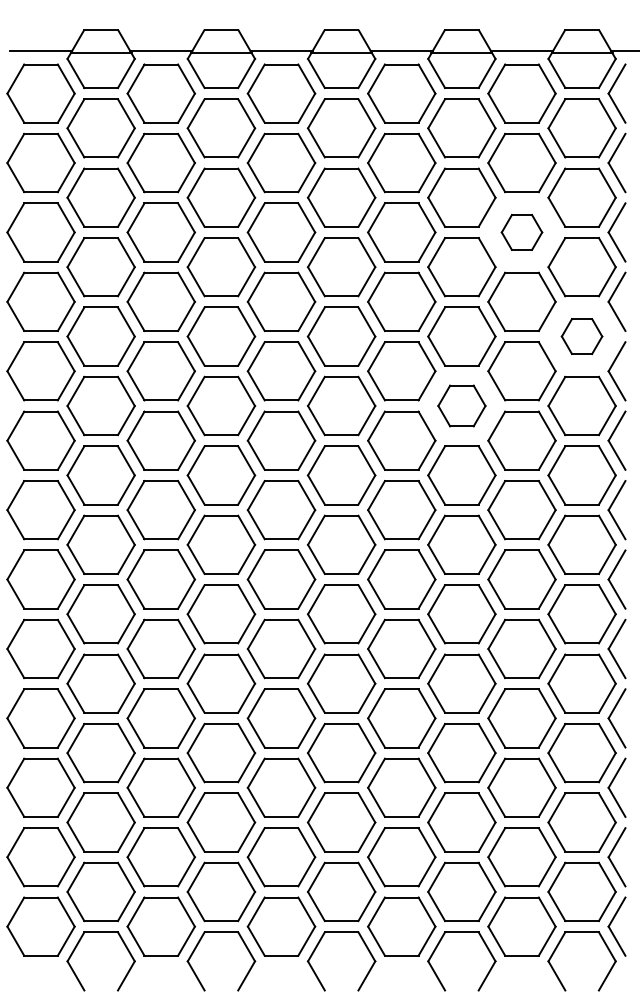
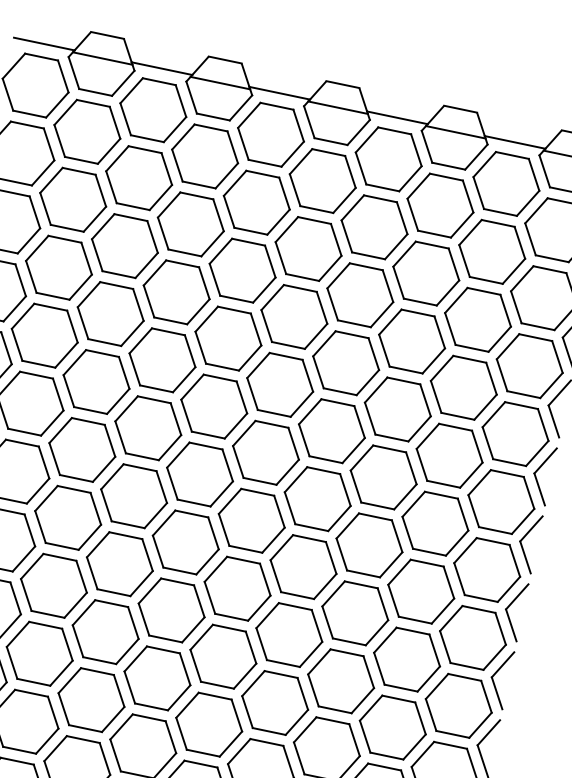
part: (521, 232) -> (477, 319), size x1.67
part: (581, 336) -> (514, 433), size x1.67
part: (461, 405) -> (383, 476), size x1.43

